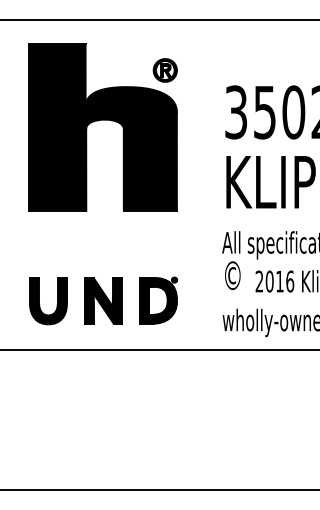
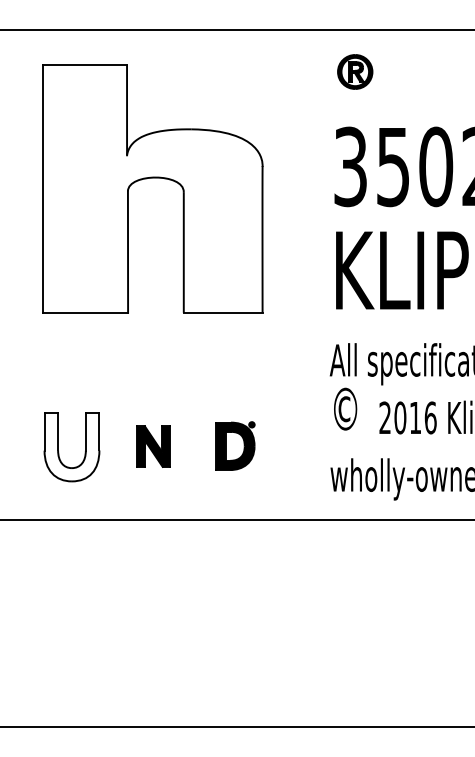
part: (164, 70) -> (354, 72), moved
fill: (102, 127) -> (152, 189), removed
fill: (48, 300) -> (72, 446), removed
part: (103, 300) -> (153, 446), size x0.6
part: (158, 300) -> (235, 446), size x0.7

